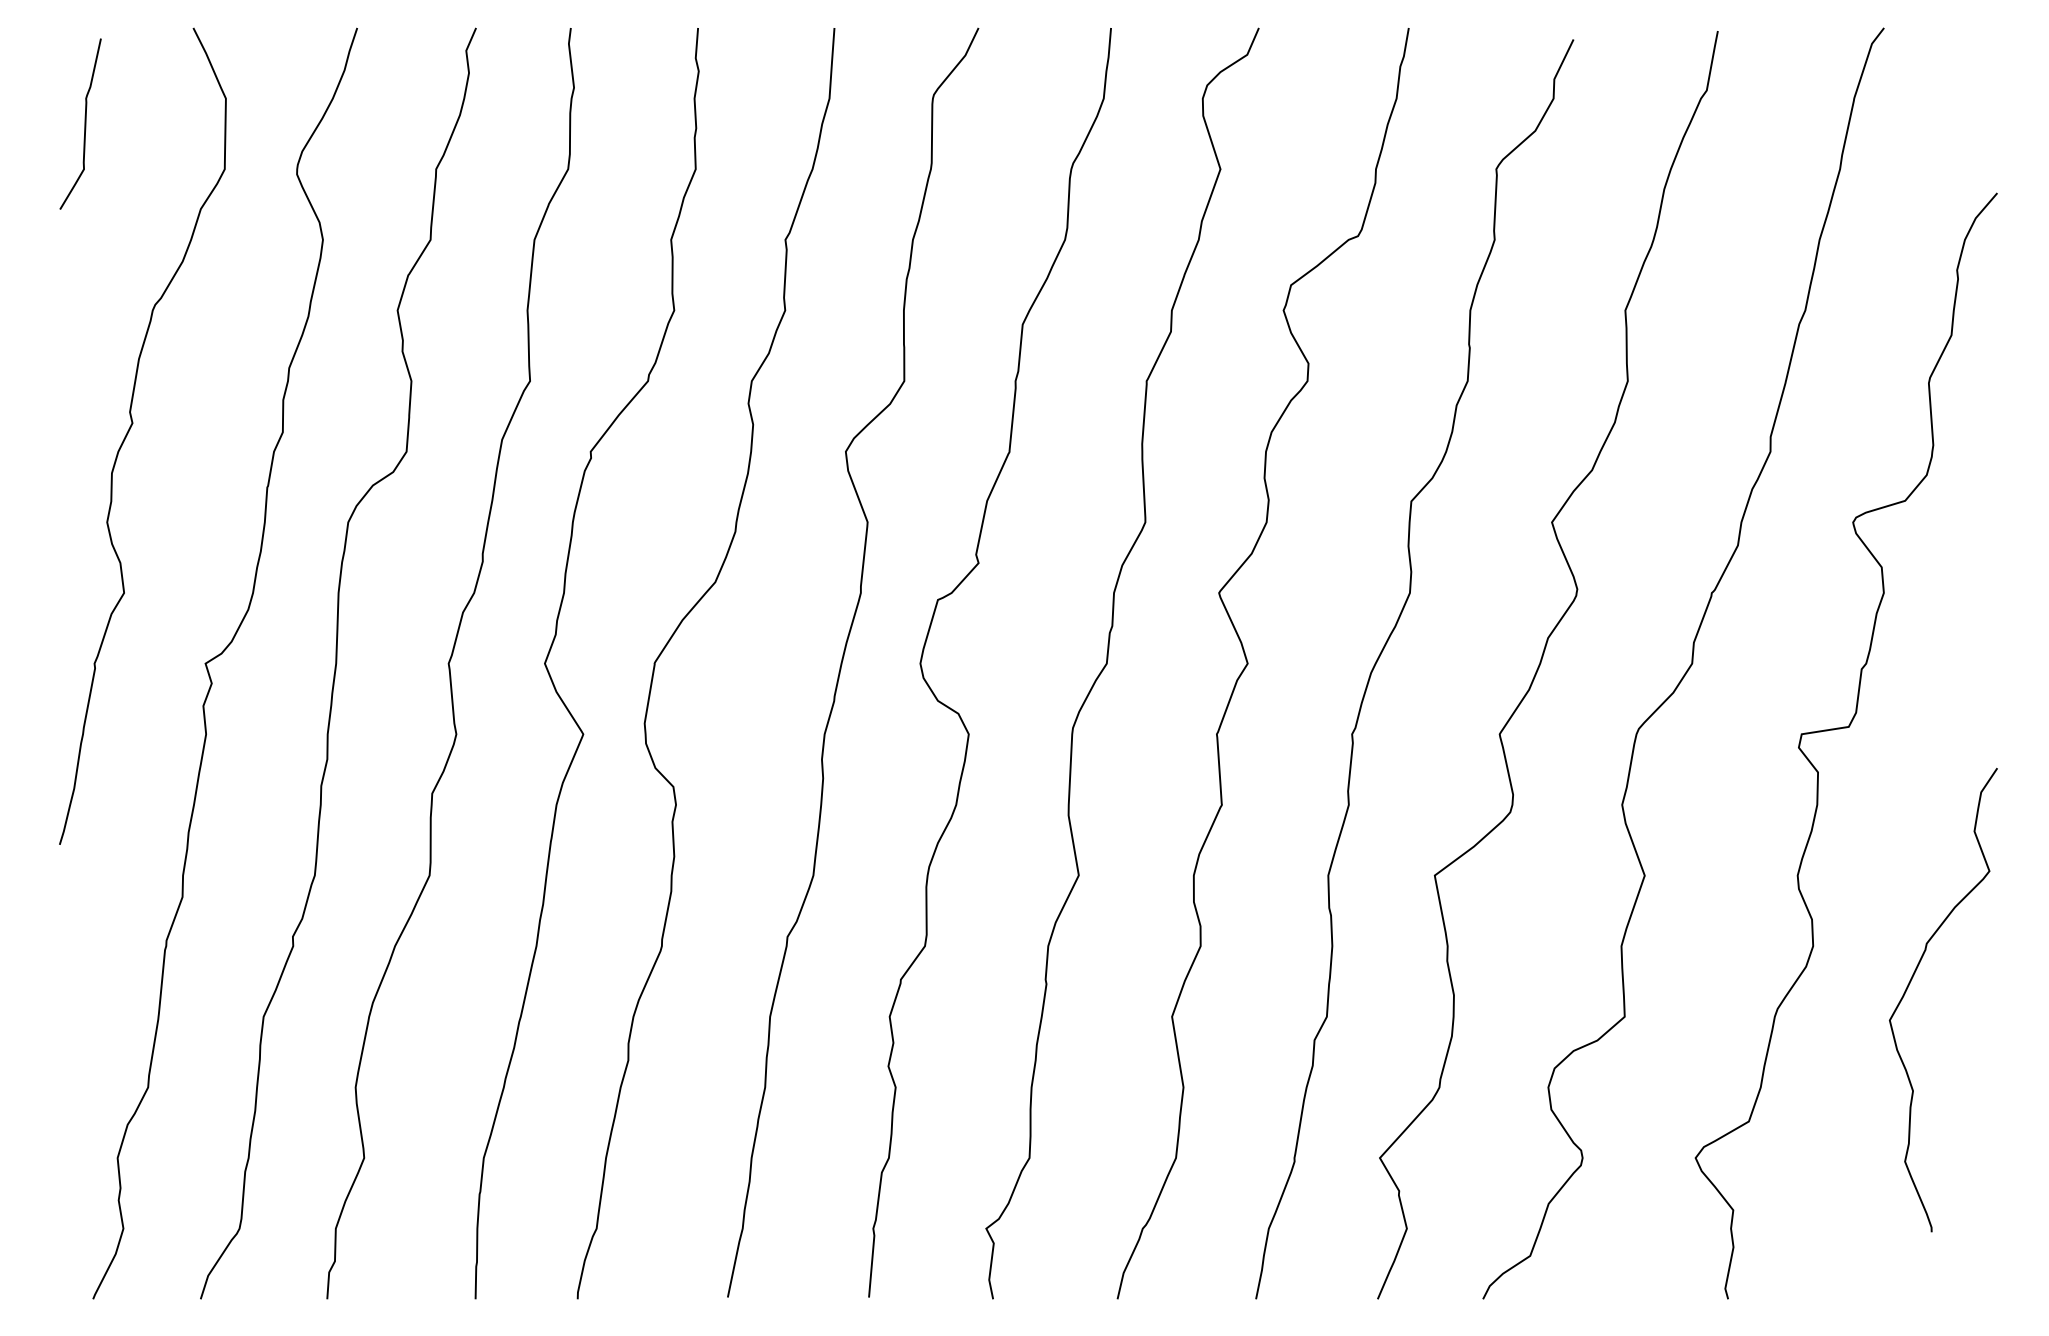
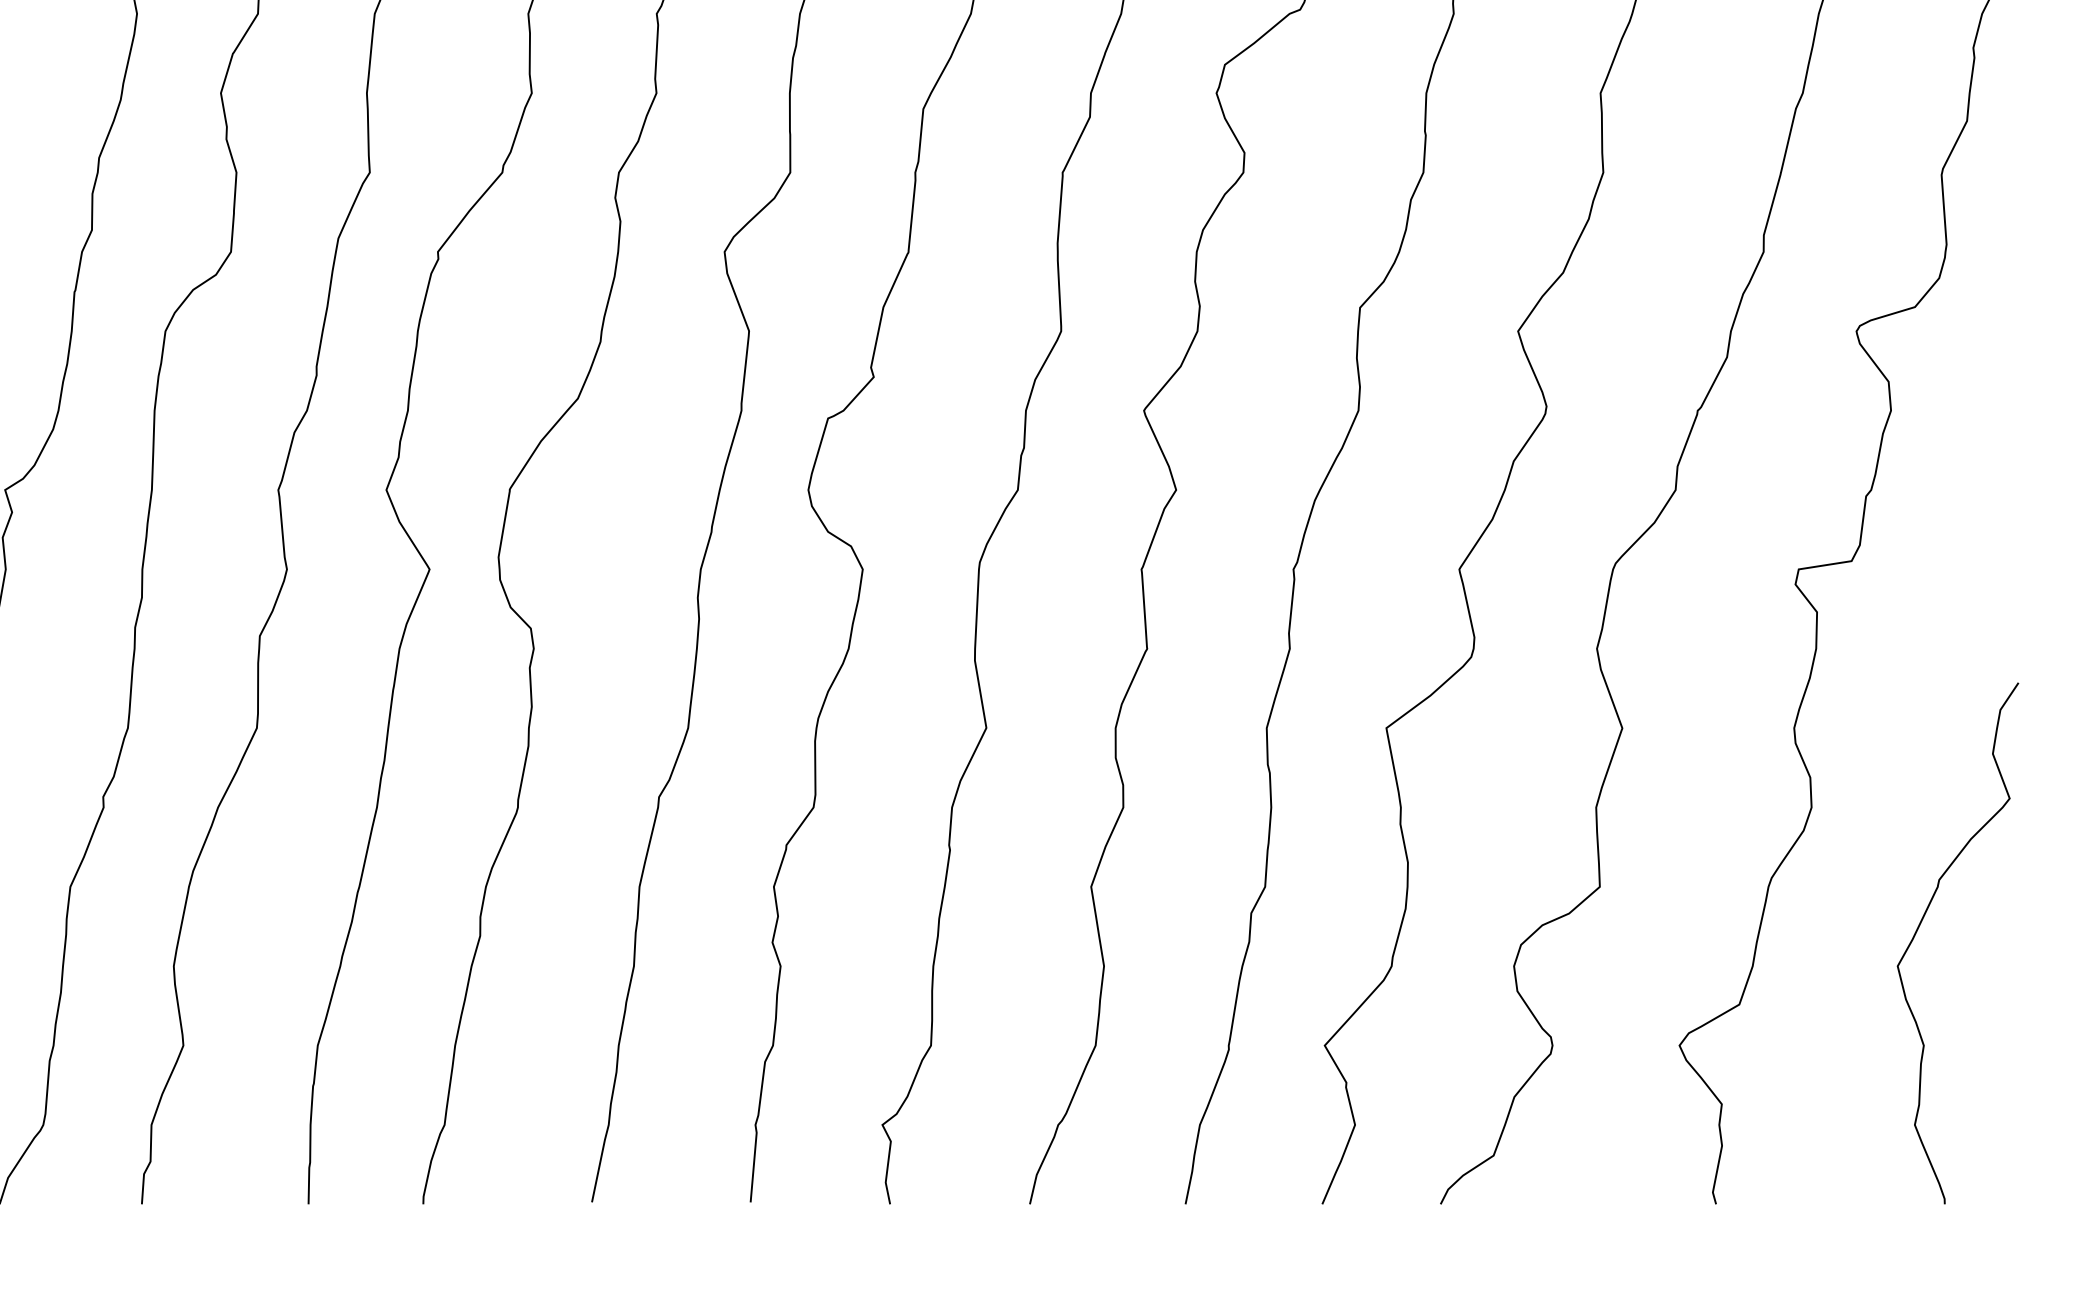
curve: (1910, 983) -> (1920, 924), moved

